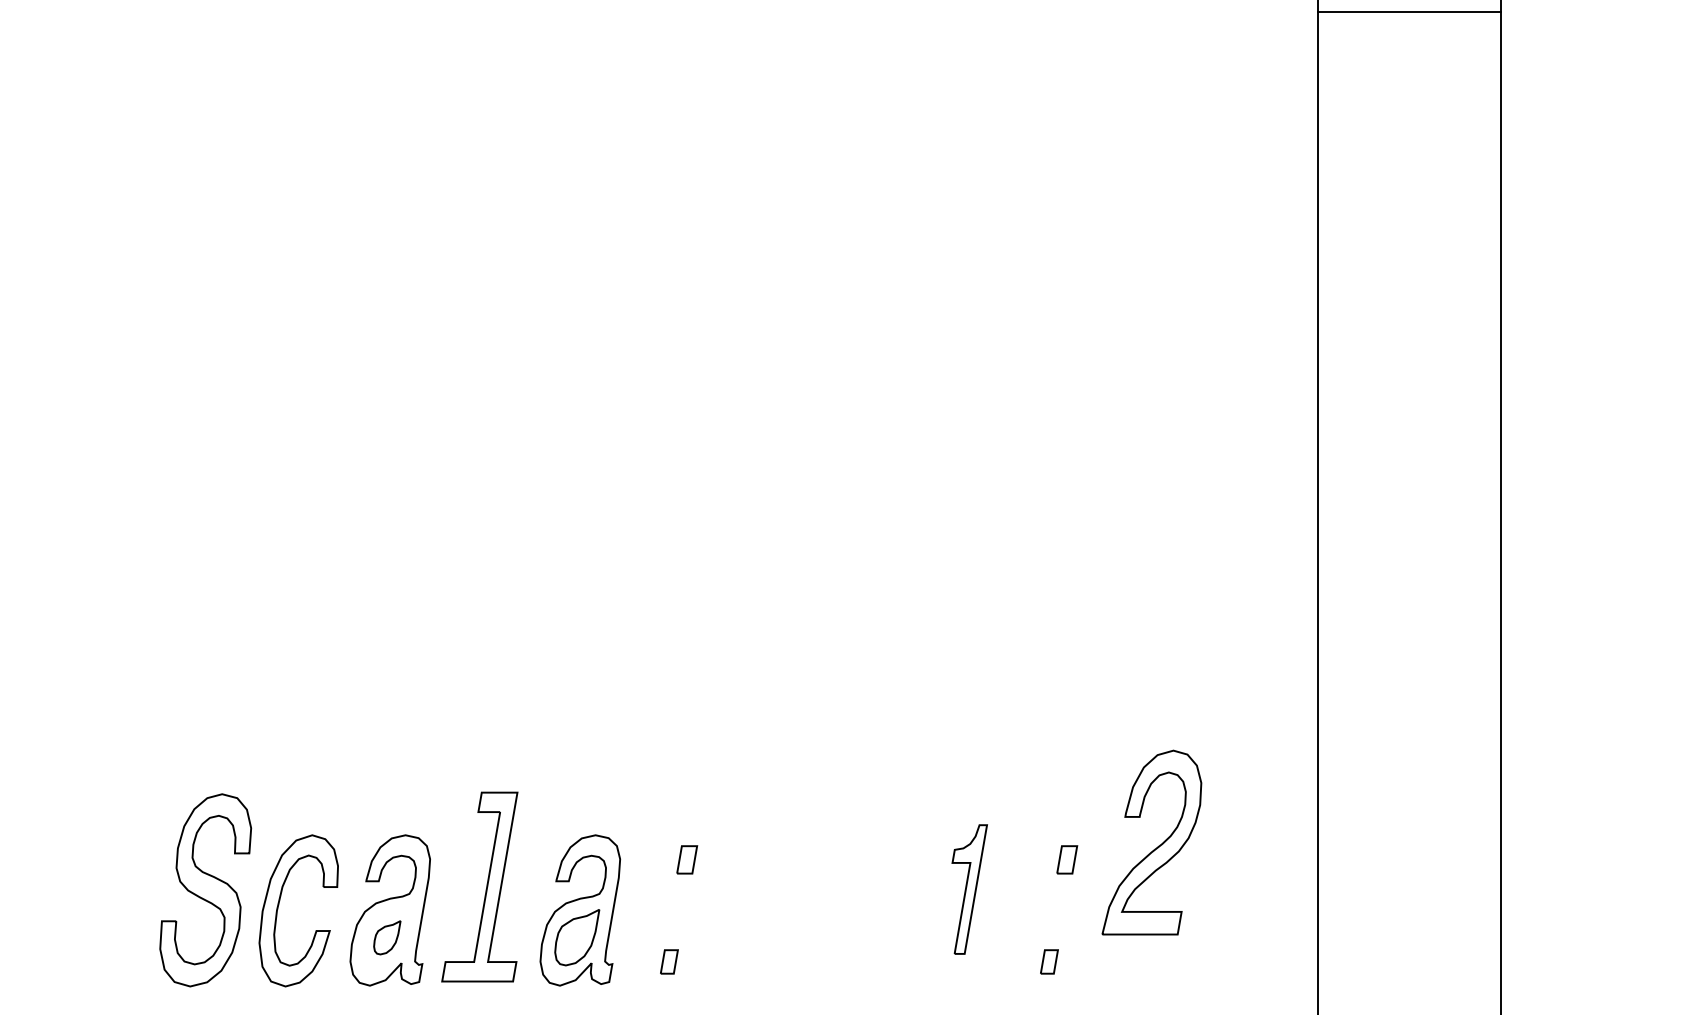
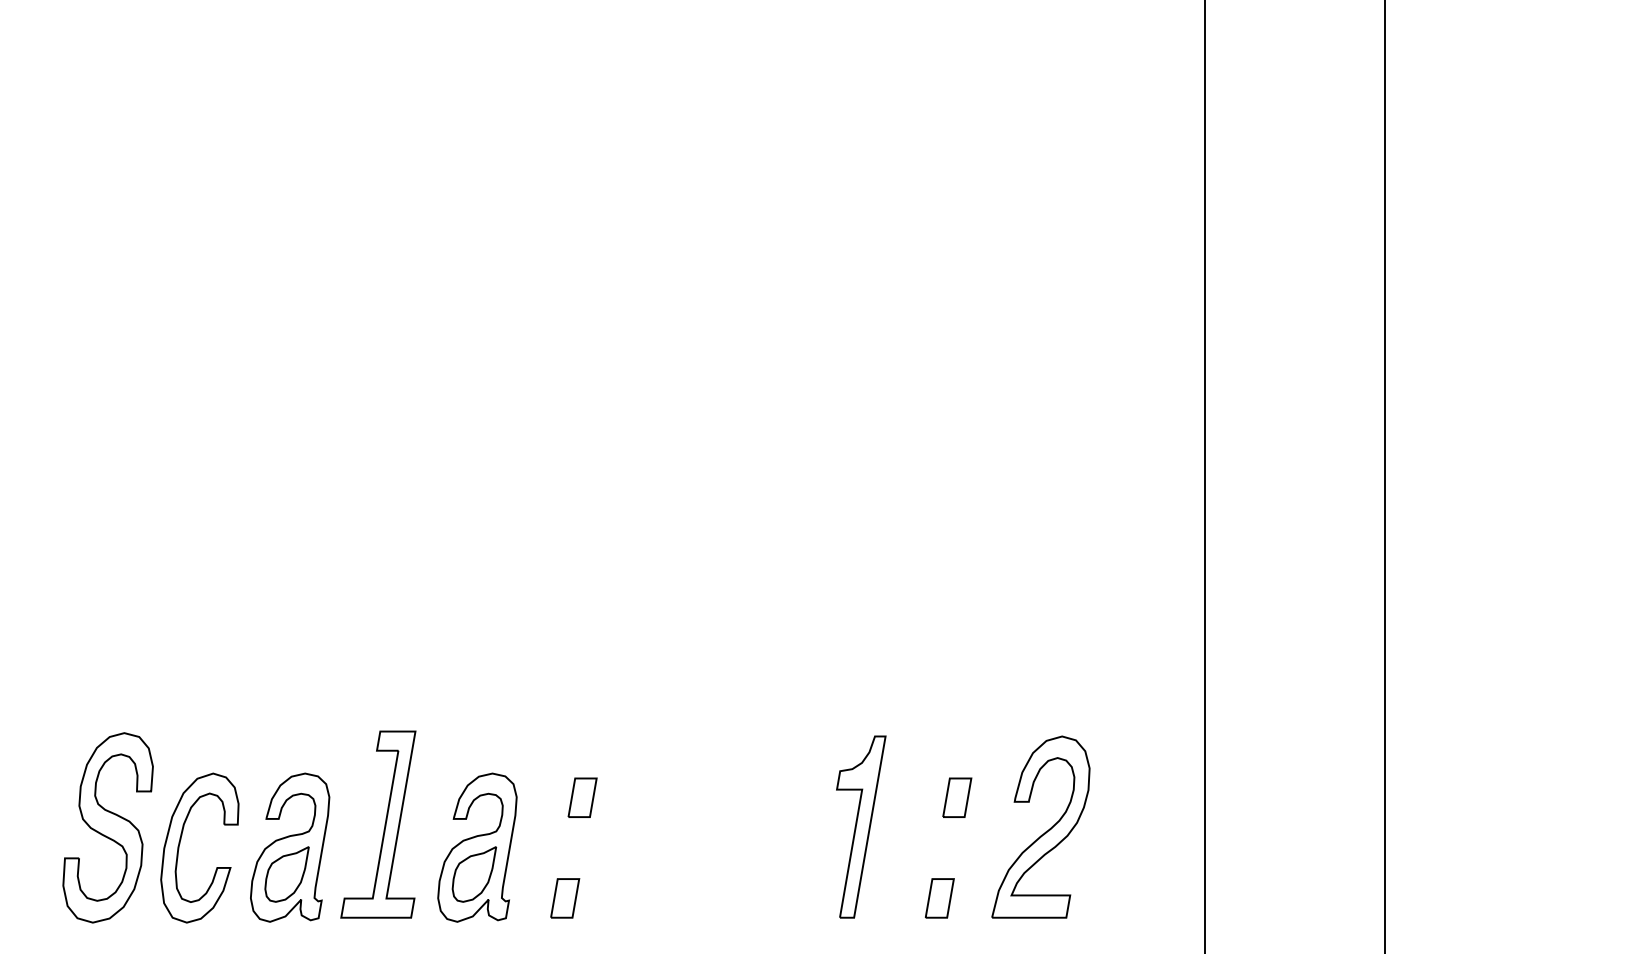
part: (1154, 848) -> (1043, 832), moved
part: (687, 859) -> (583, 797), size x1.43
part: (1067, 859) -> (957, 797), size x1.43
part: (969, 889) -> (861, 827), size x1.43
part: (387, 937) -> (287, 874), size x1.67
part: (669, 961) -> (565, 898), size x1.67
part: (1049, 961) -> (939, 898), size x1.67

